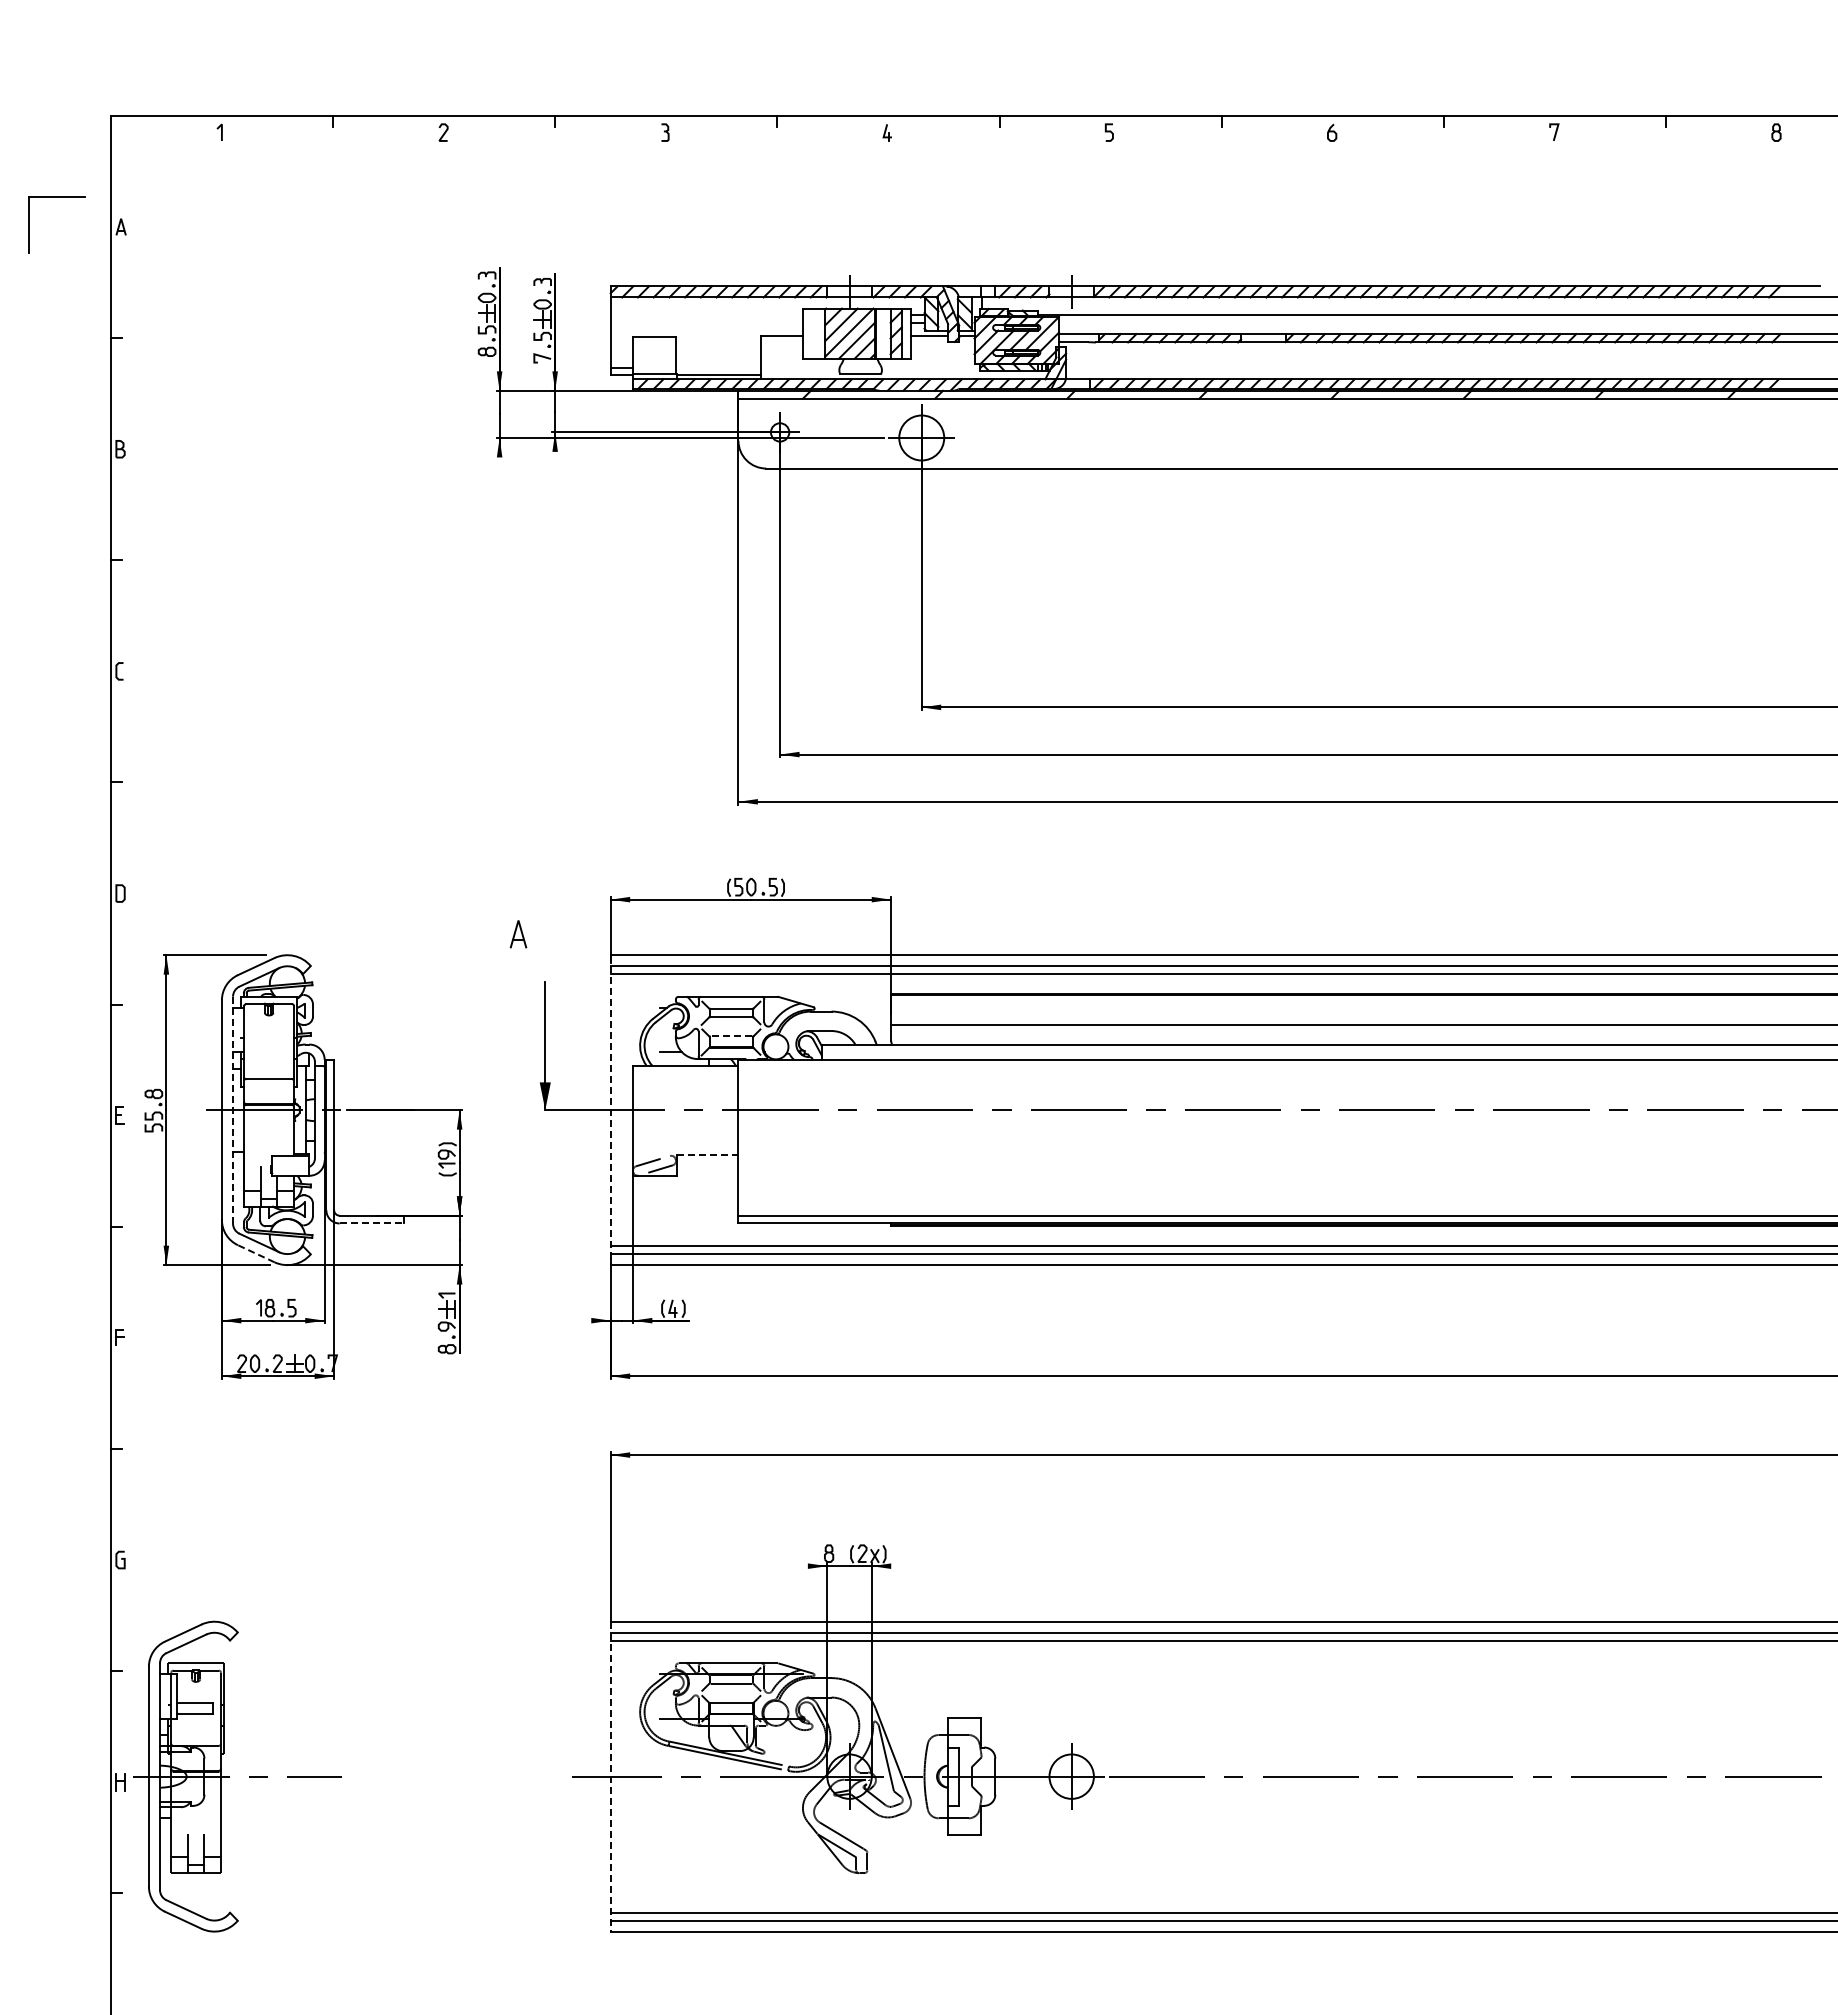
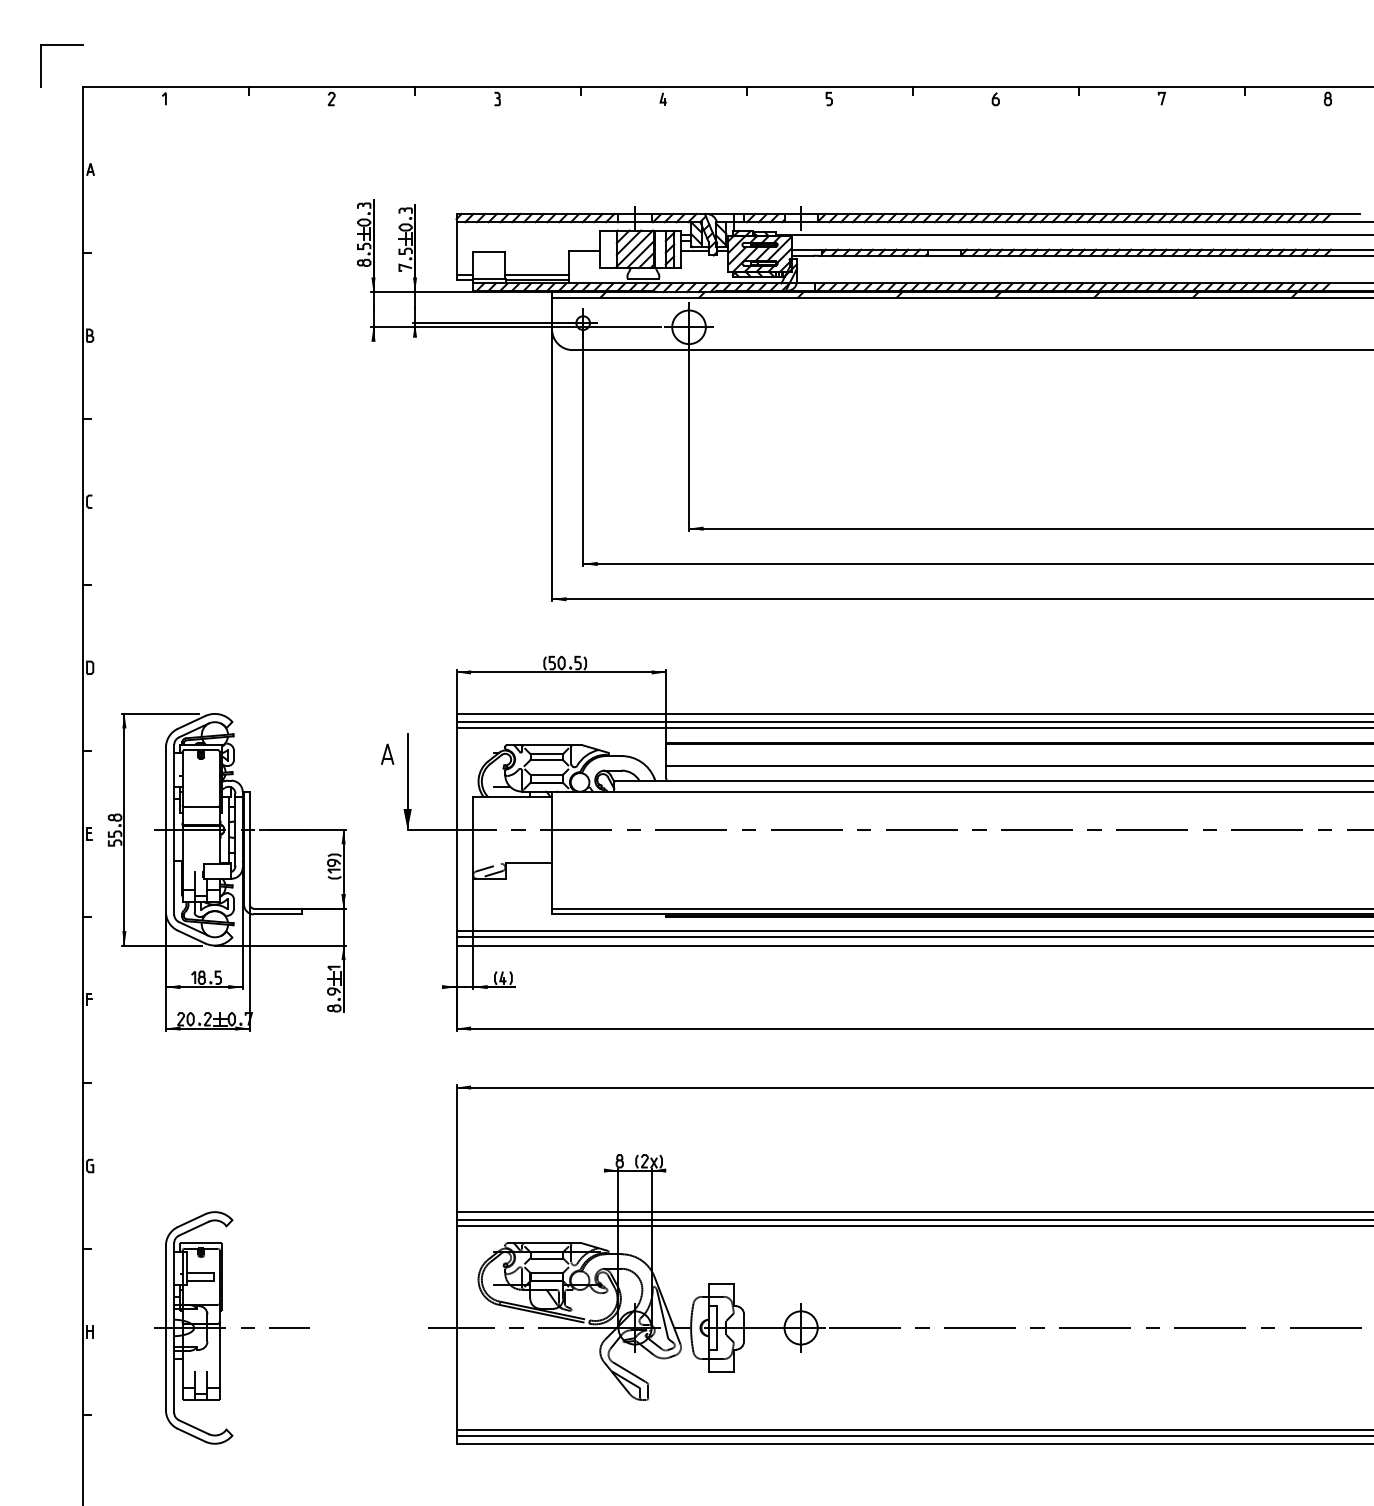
part: (56, 197) -> (61, 45), moved
line: (718, 367) -> (537, 274), added
part: (518, 934) -> (387, 754), moved
line: (731, 1036) -> (546, 774), dashed -> solid
line: (233, 1110) -> (174, 829), dashed -> solid
line: (610, 1110) -> (456, 829), dashed -> solid
line: (707, 1154) -> (528, 862), dashed -> solid
line: (372, 1223) -> (278, 914), dashed -> solid
line: (255, 1253) -> (191, 936), dashed -> solid
part: (229, 1776) -> (226, 1327), moved
line: (610, 1776) -> (456, 1327), dashed -> solid

